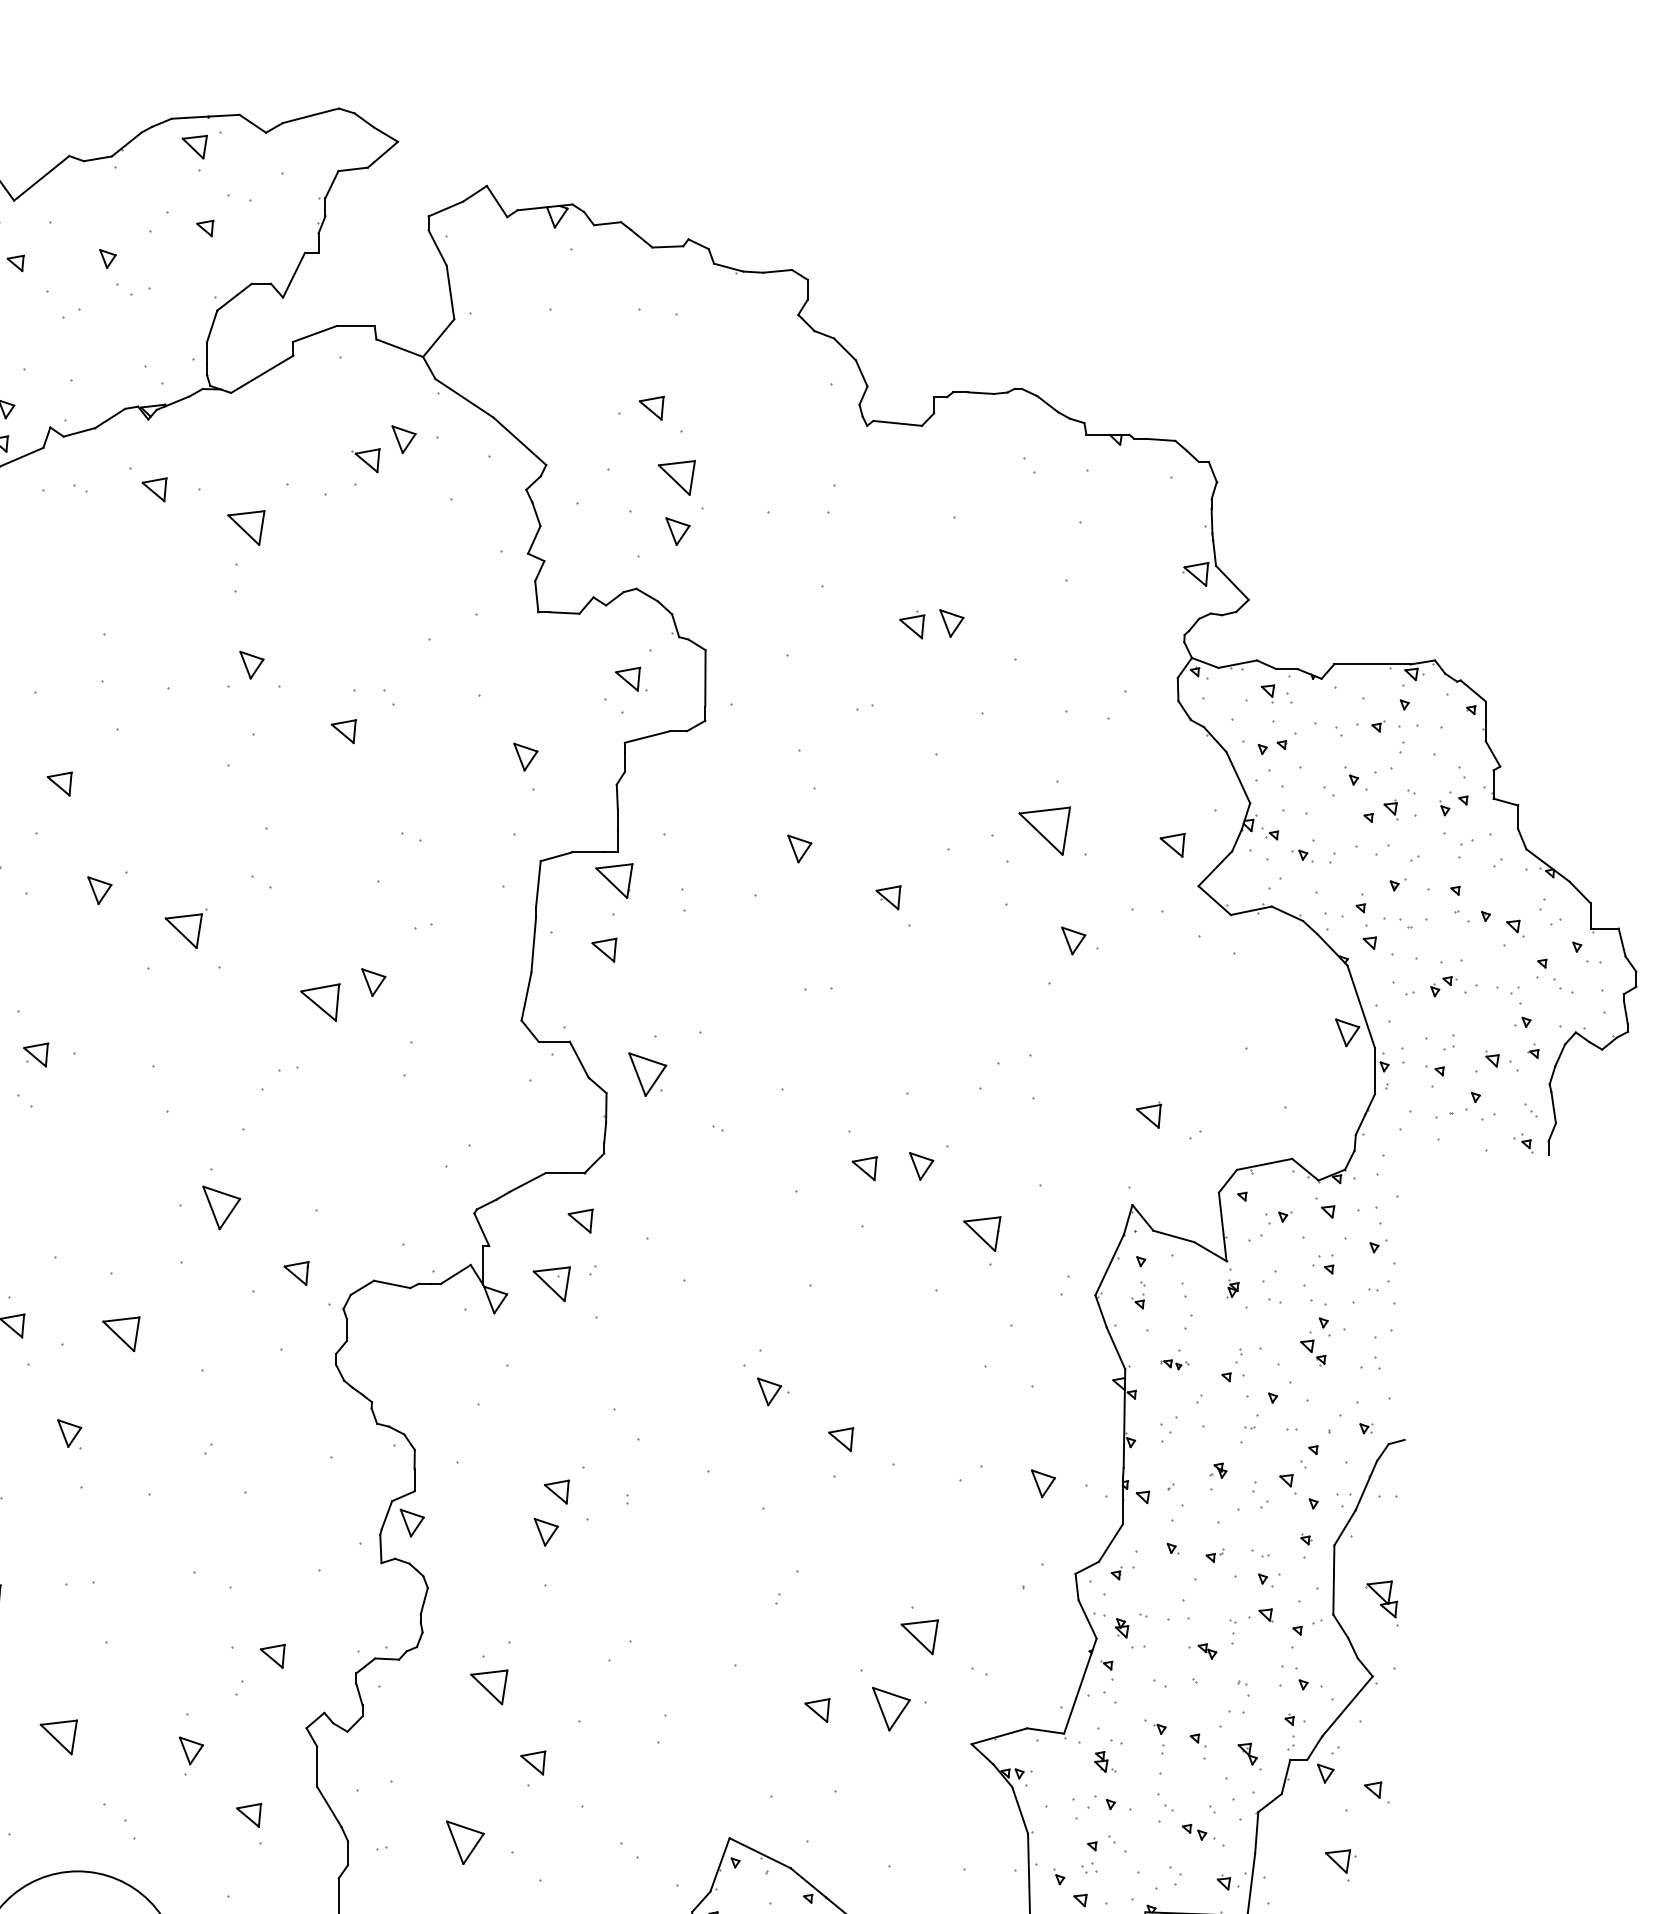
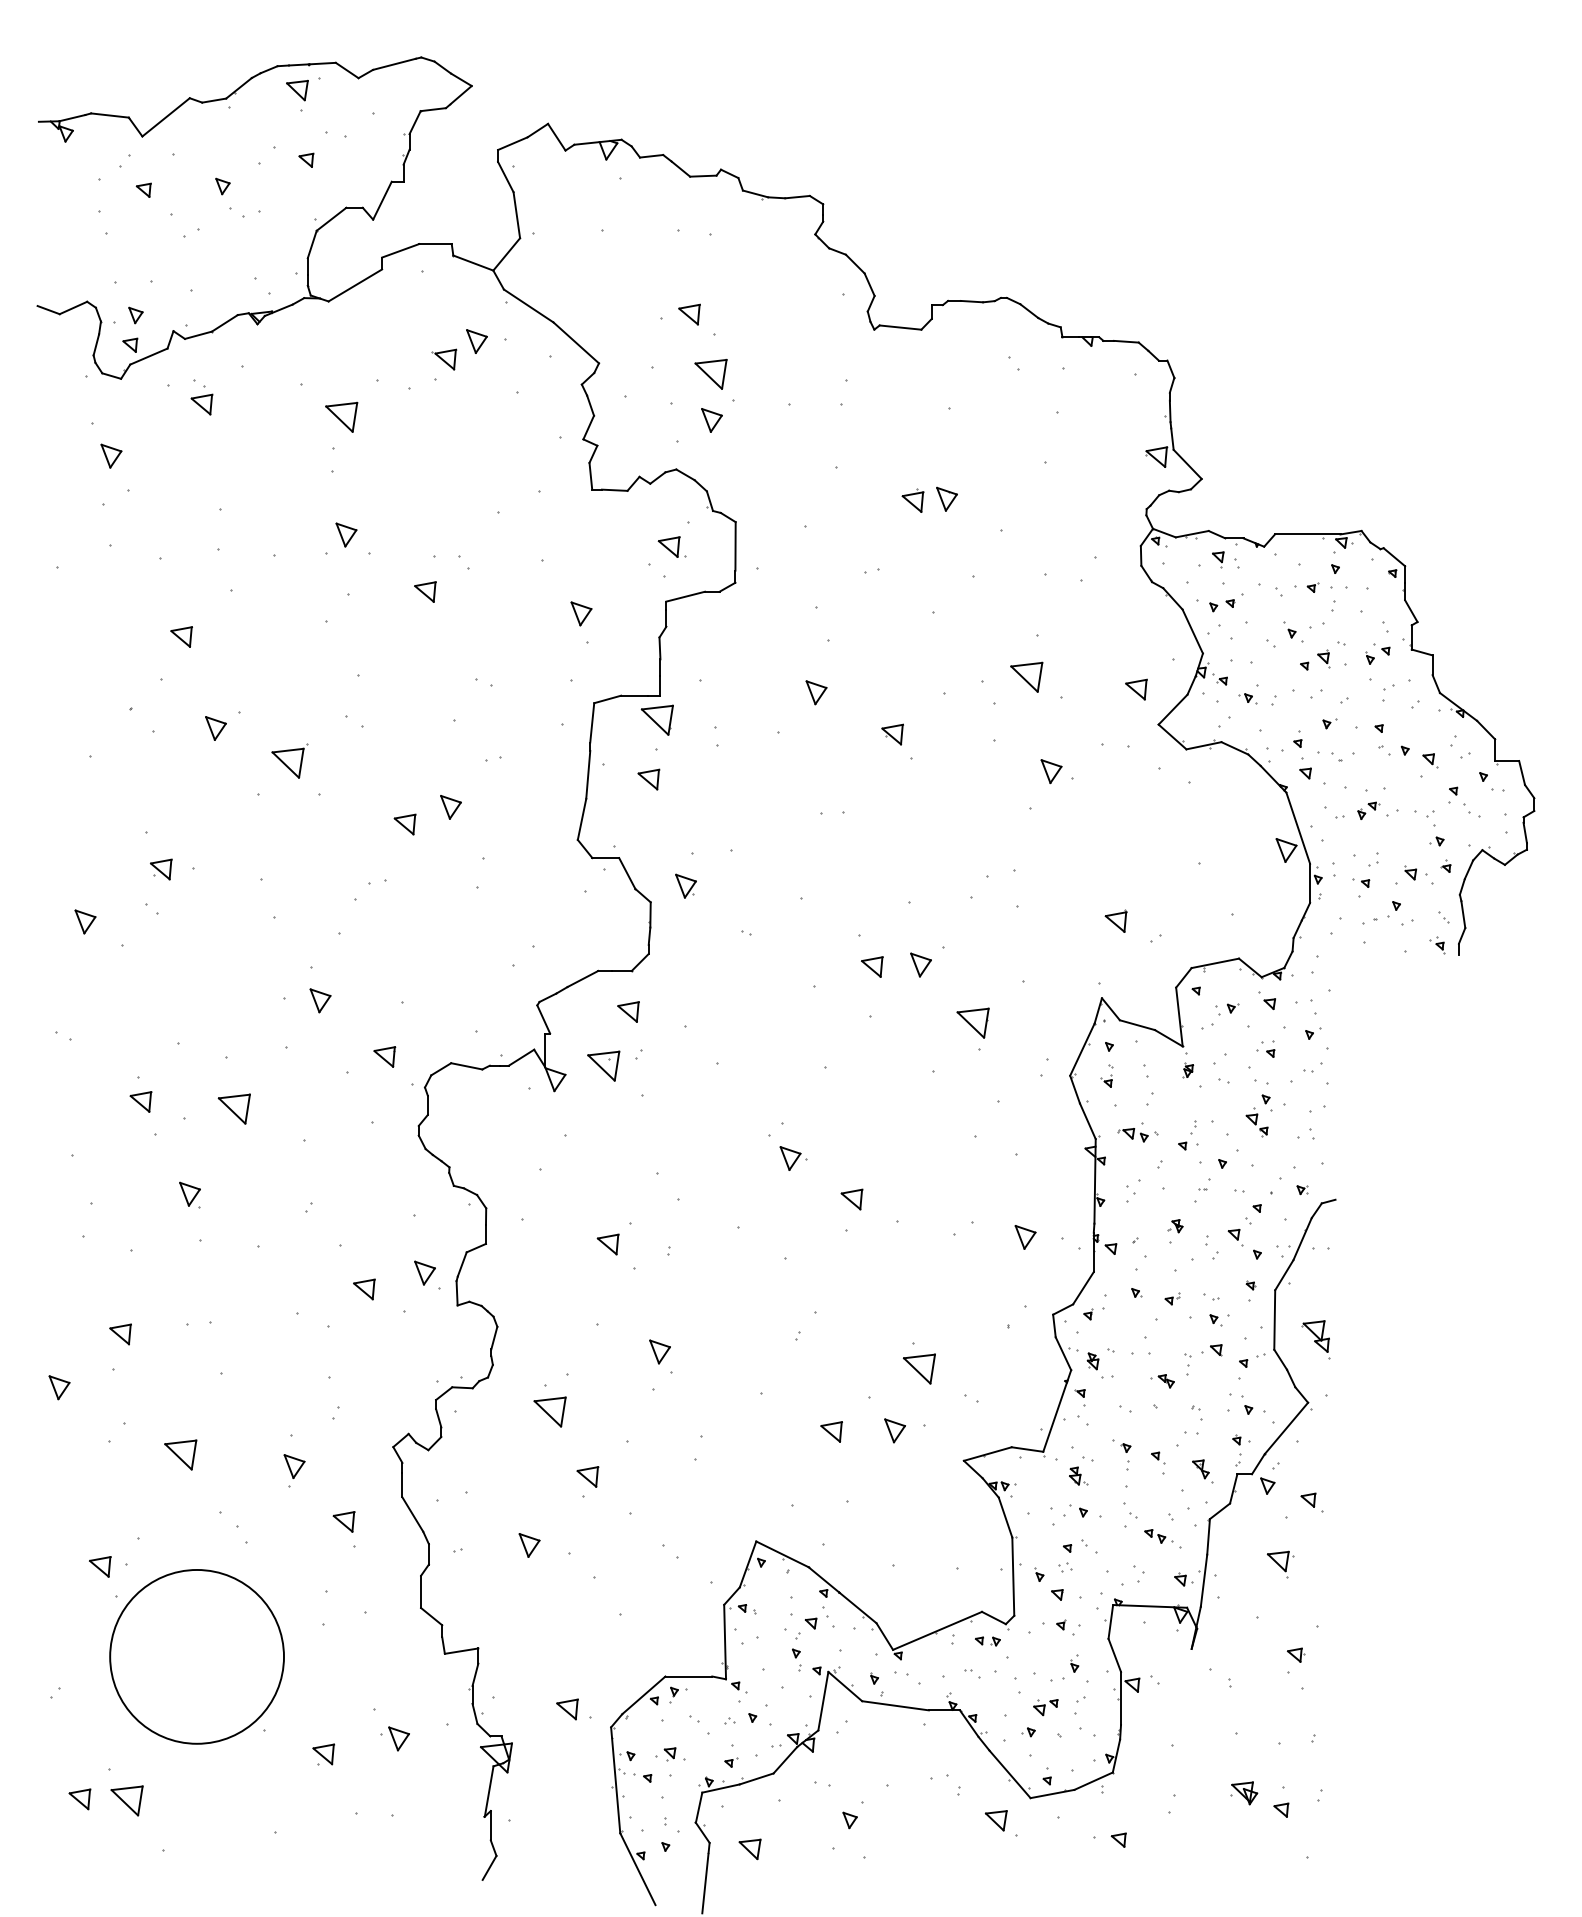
part: (154, 489) -> (201, 404), moved
part: (1044, 830) -> (1026, 676), size x0.71
part: (319, 1002) -> (404, 824), size x0.62
part: (647, 1073) -> (685, 885), size x0.62
part: (221, 1207) -> (320, 1000), size x0.62
part: (1173, 1365) -> (1137, 1135), size x1.67
part: (411, 1522) -> (424, 1272), moved
part: (545, 1531) -> (659, 1351), moved
part: (272, 1656) -> (364, 1289), moved
part: (890, 1708) -> (894, 1430), size x0.62
part: (465, 1842) -> (529, 1545), size x0.62

